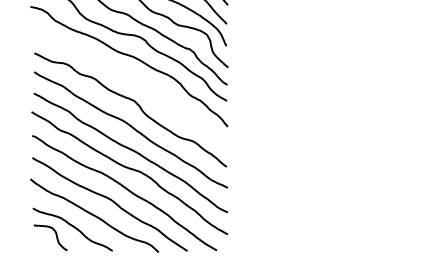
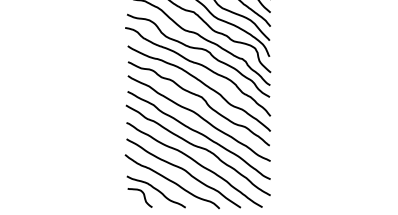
curve: (134, 82) -> (201, 83), added

